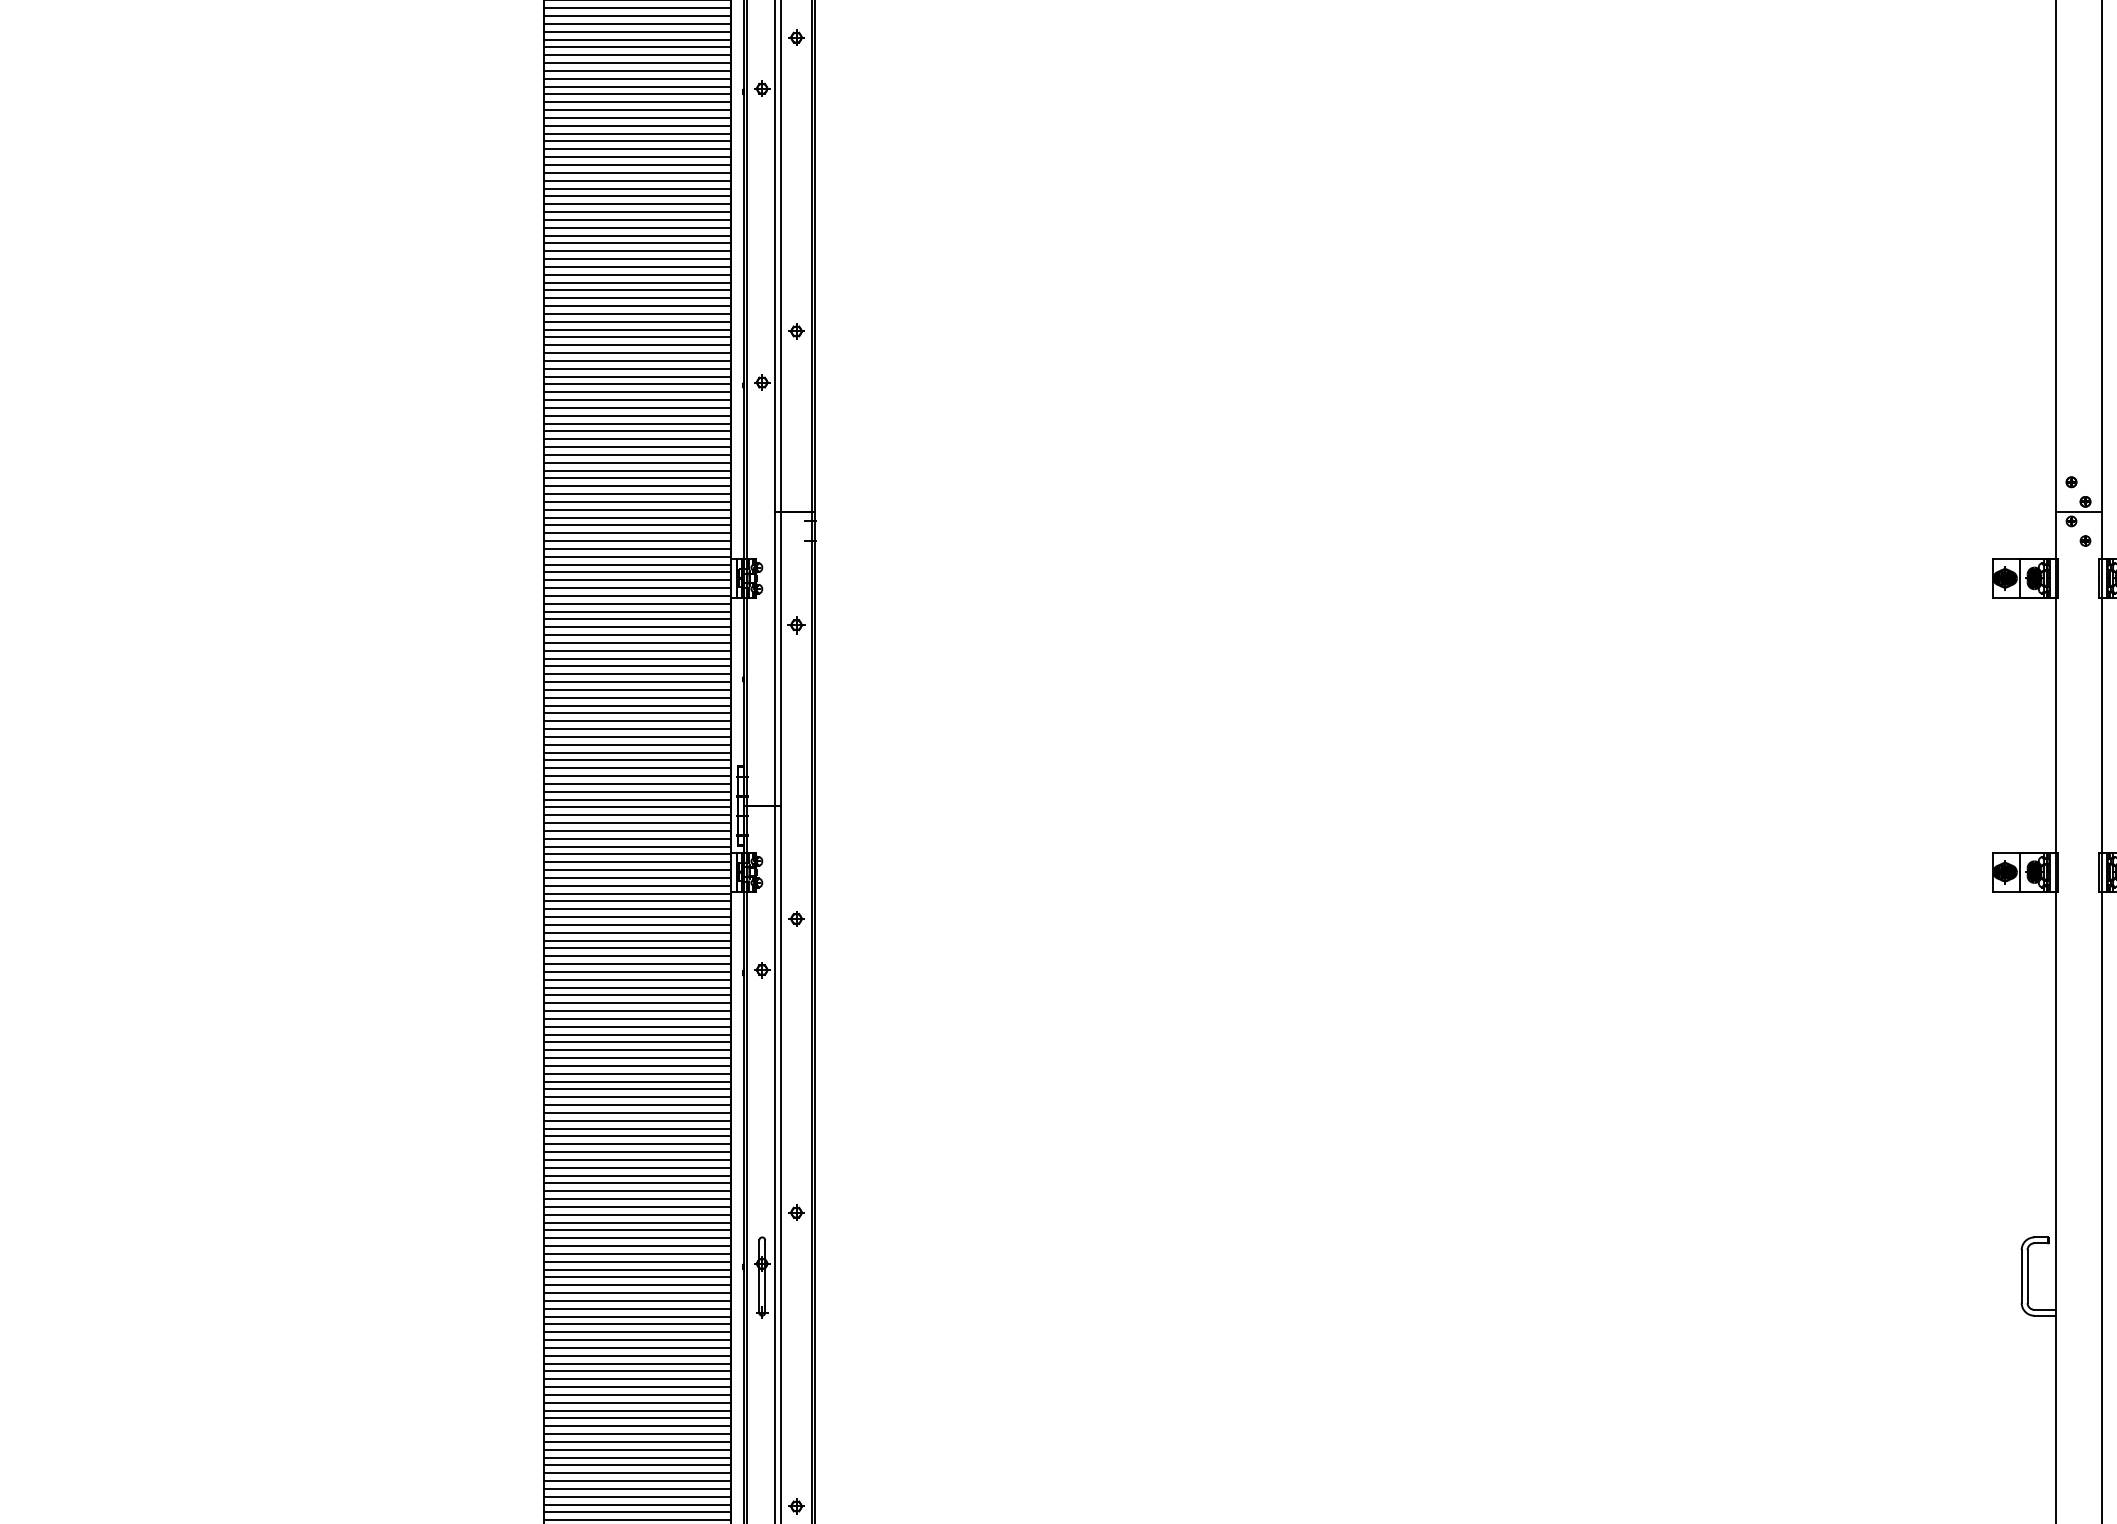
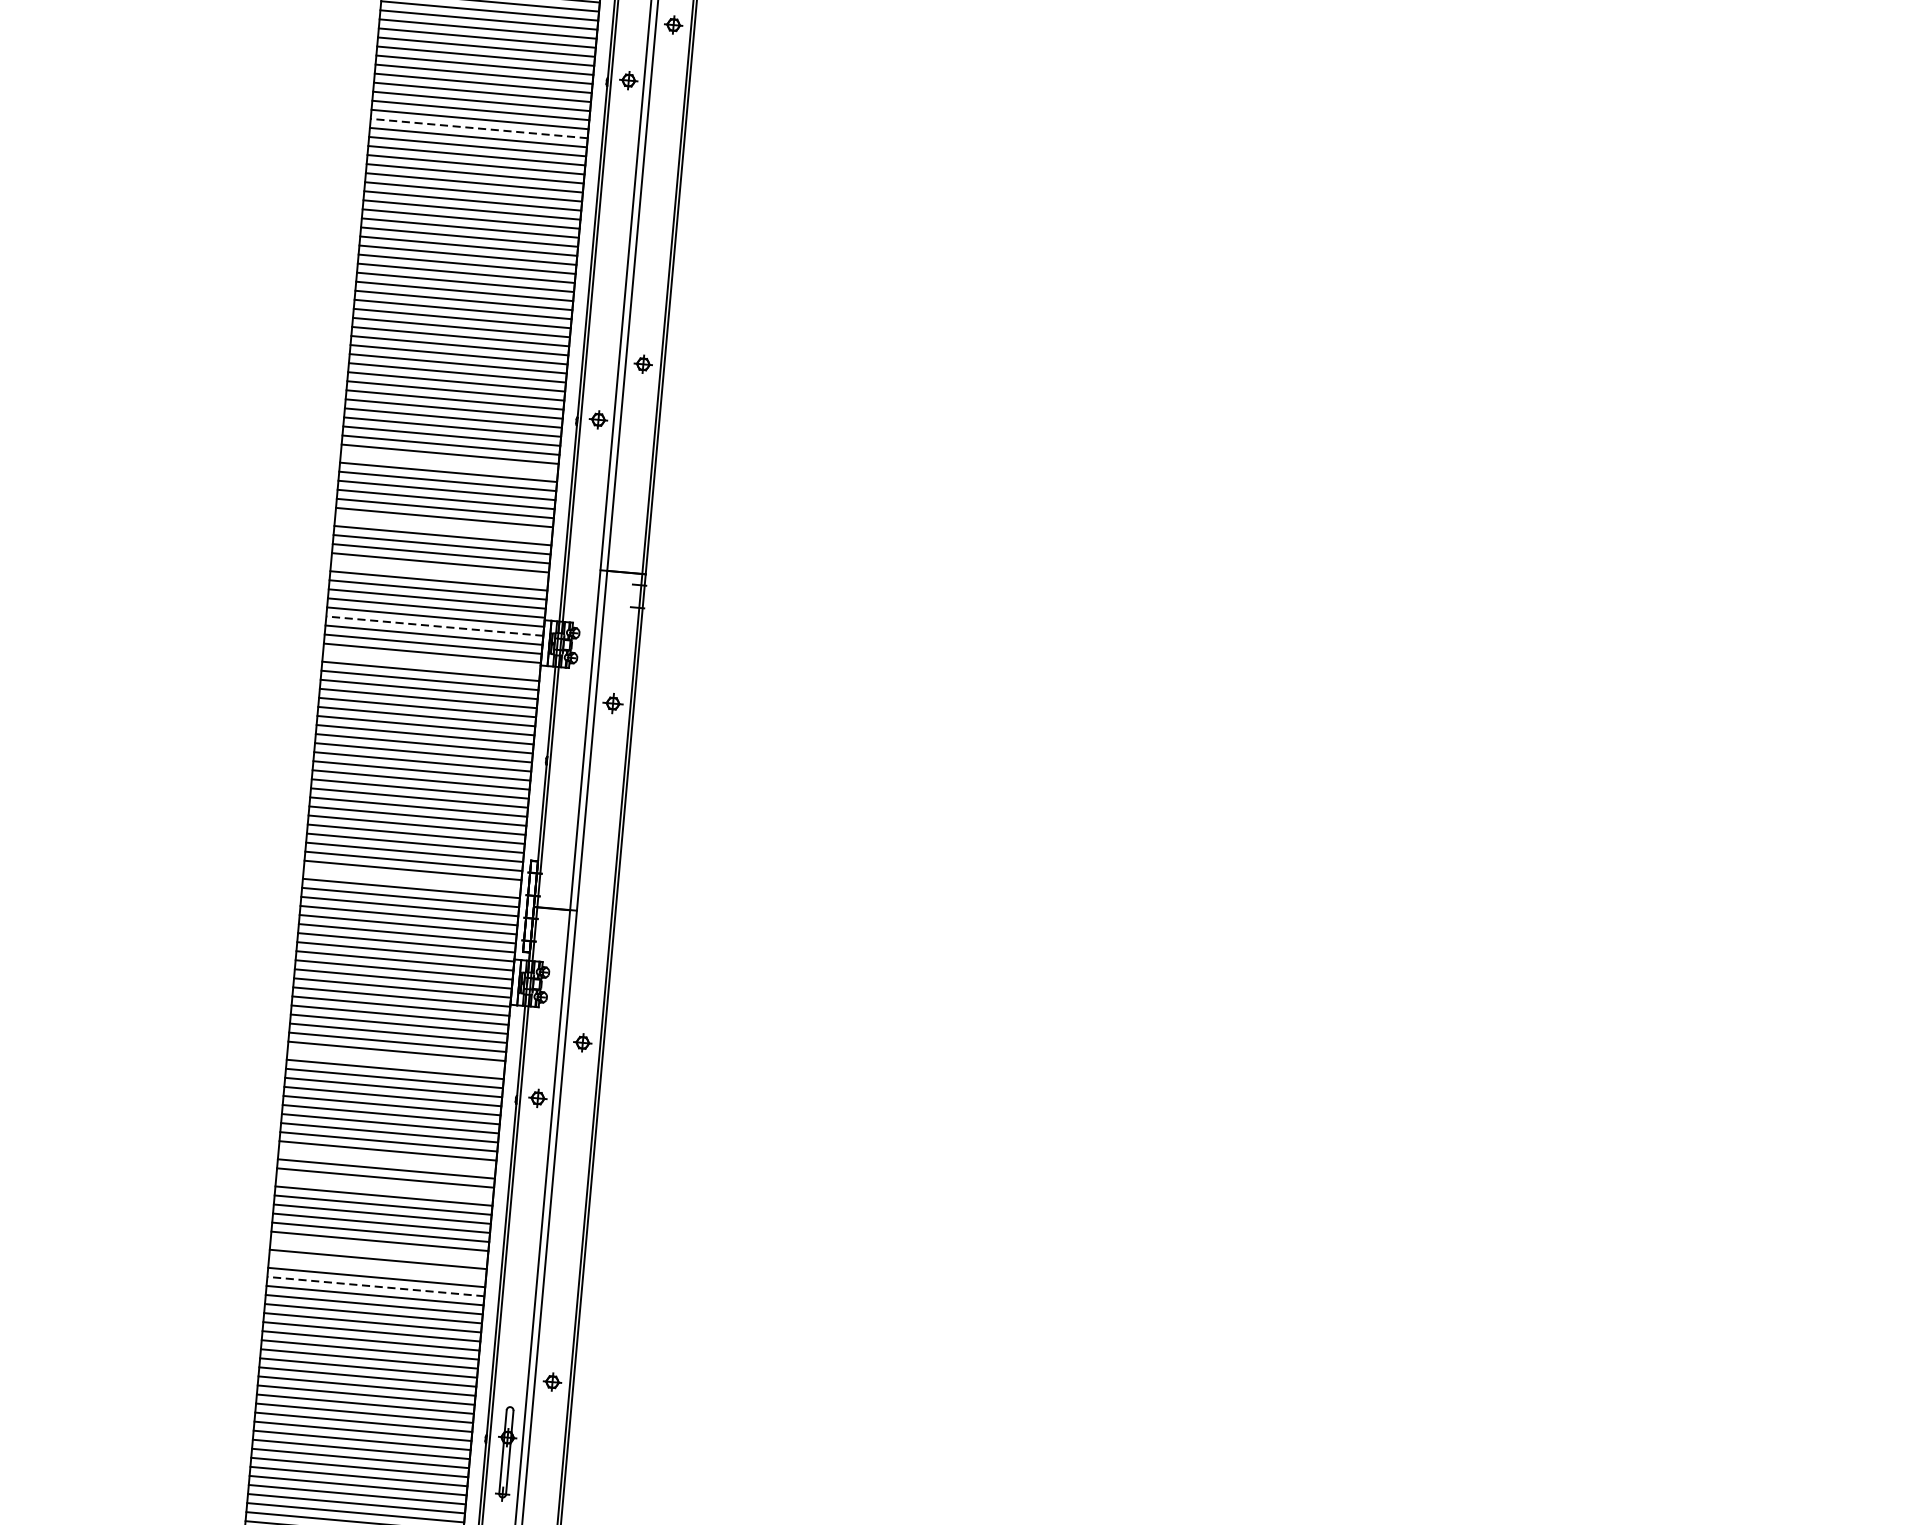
line: (637, 141) -> (479, 128), solid -> dashed
line: (637, 431) -> (449, 463), removed
line: (637, 486) -> (443, 527), removed
line: (637, 525) -> (439, 572), removed
line: (637, 572) -> (434, 626), solid -> dashed
line: (637, 603) -> (431, 662), removed
line: (637, 791) -> (412, 879), removed
line: (637, 948) -> (396, 1060), removed
line: (637, 1034) -> (387, 1159), removed
line: (637, 1058) -> (384, 1187), removed
line: (637, 1112) -> (379, 1249), removed
line: (637, 1128) -> (377, 1268), removed
line: (637, 1144) -> (375, 1286), solid -> dashed

